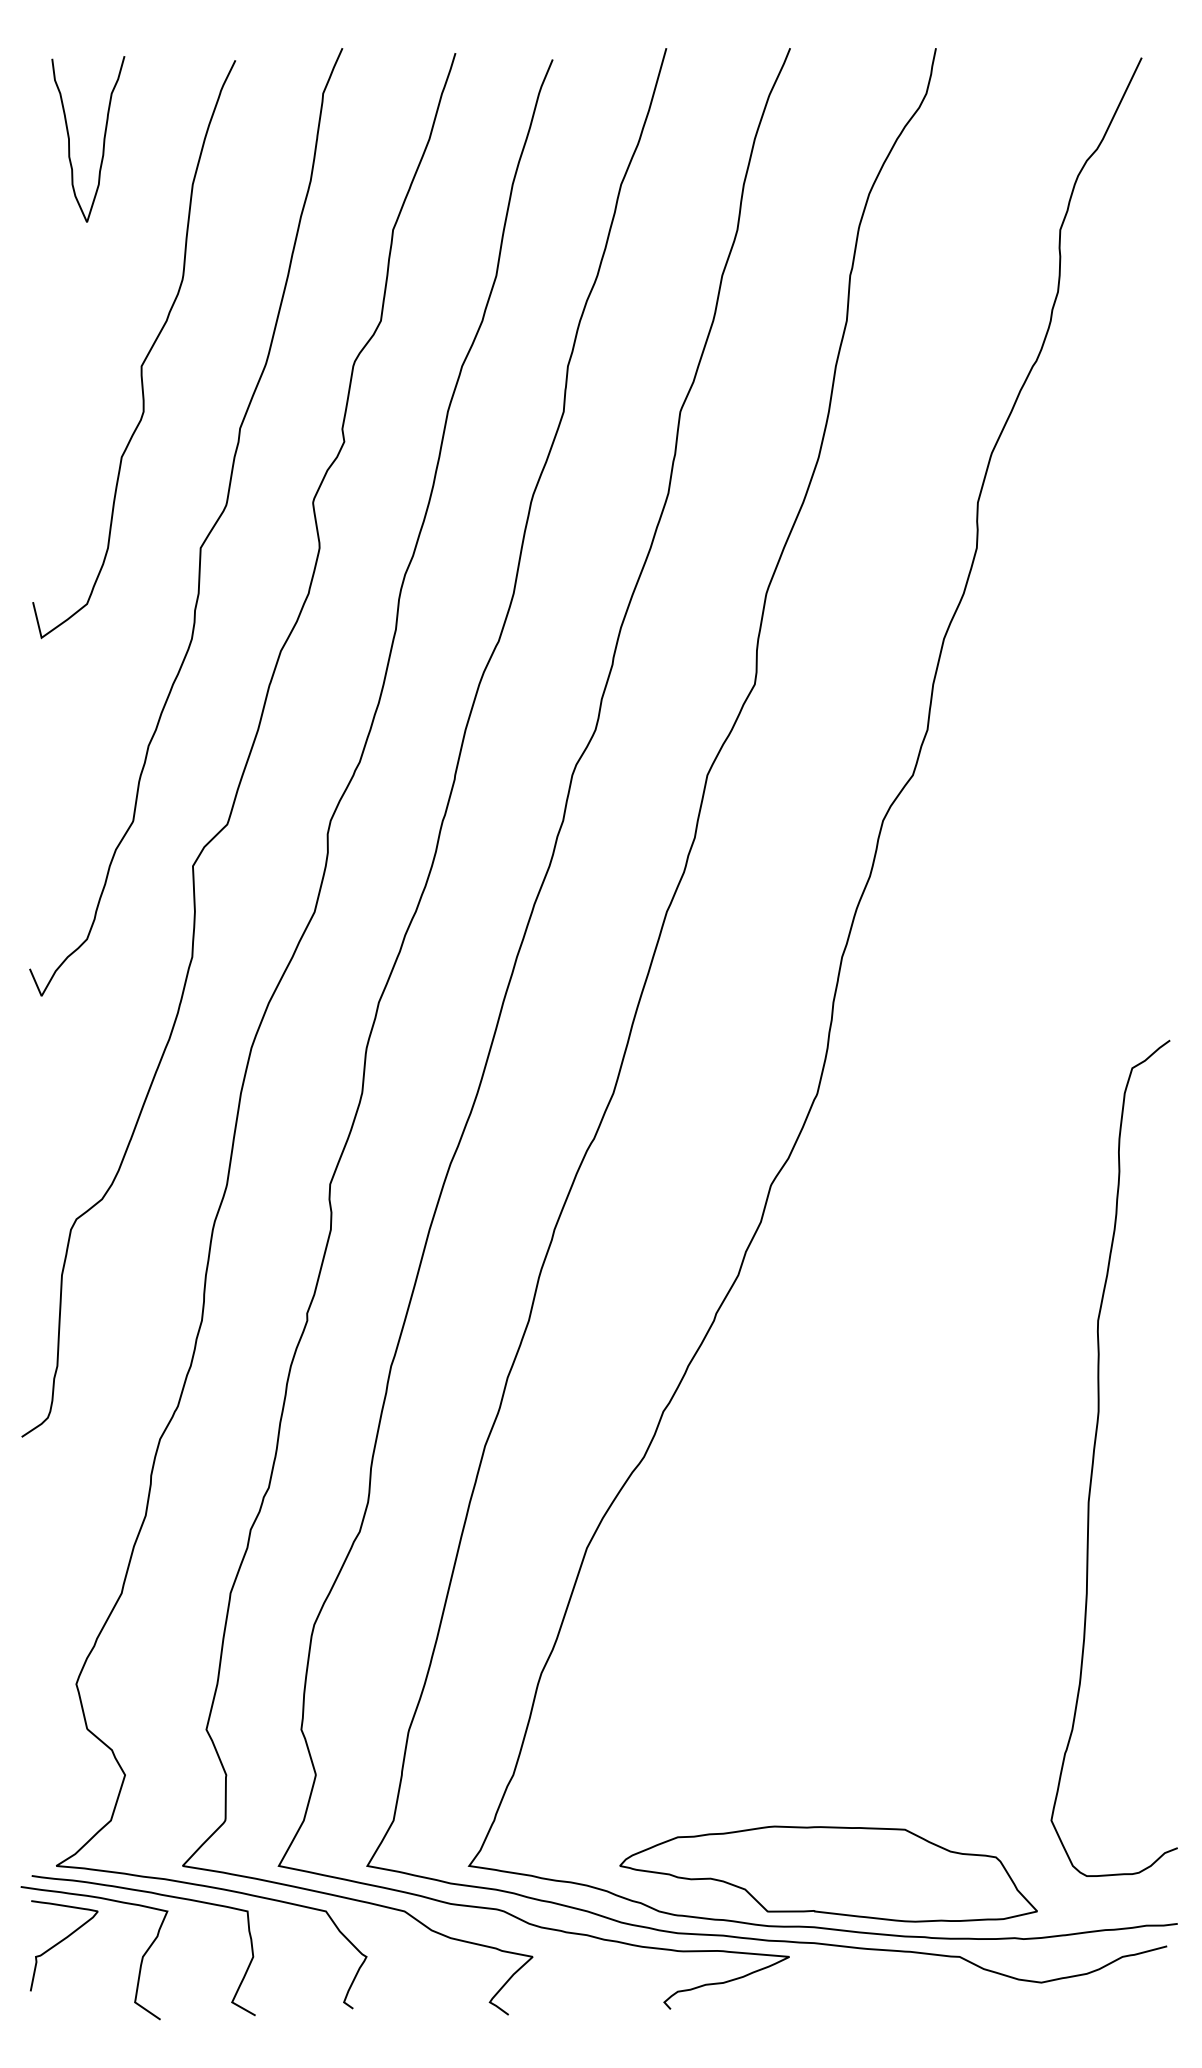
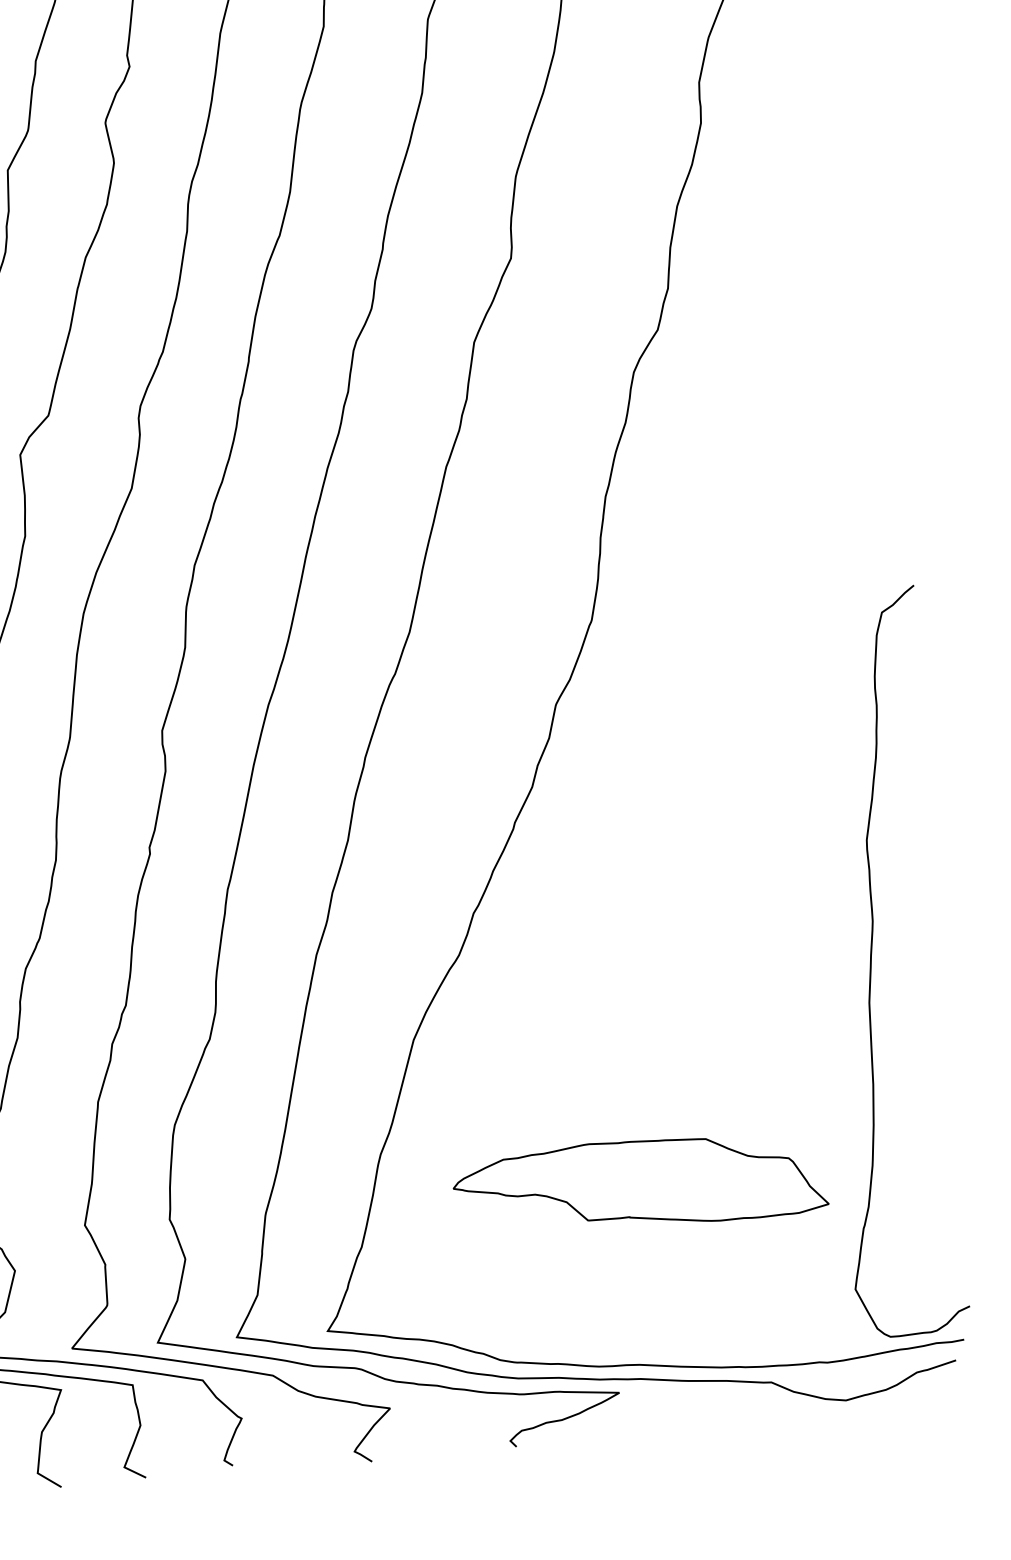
curve: (1094, 1457) -> (871, 962), moved
part: (828, 1873) -> (640, 1182), moved

